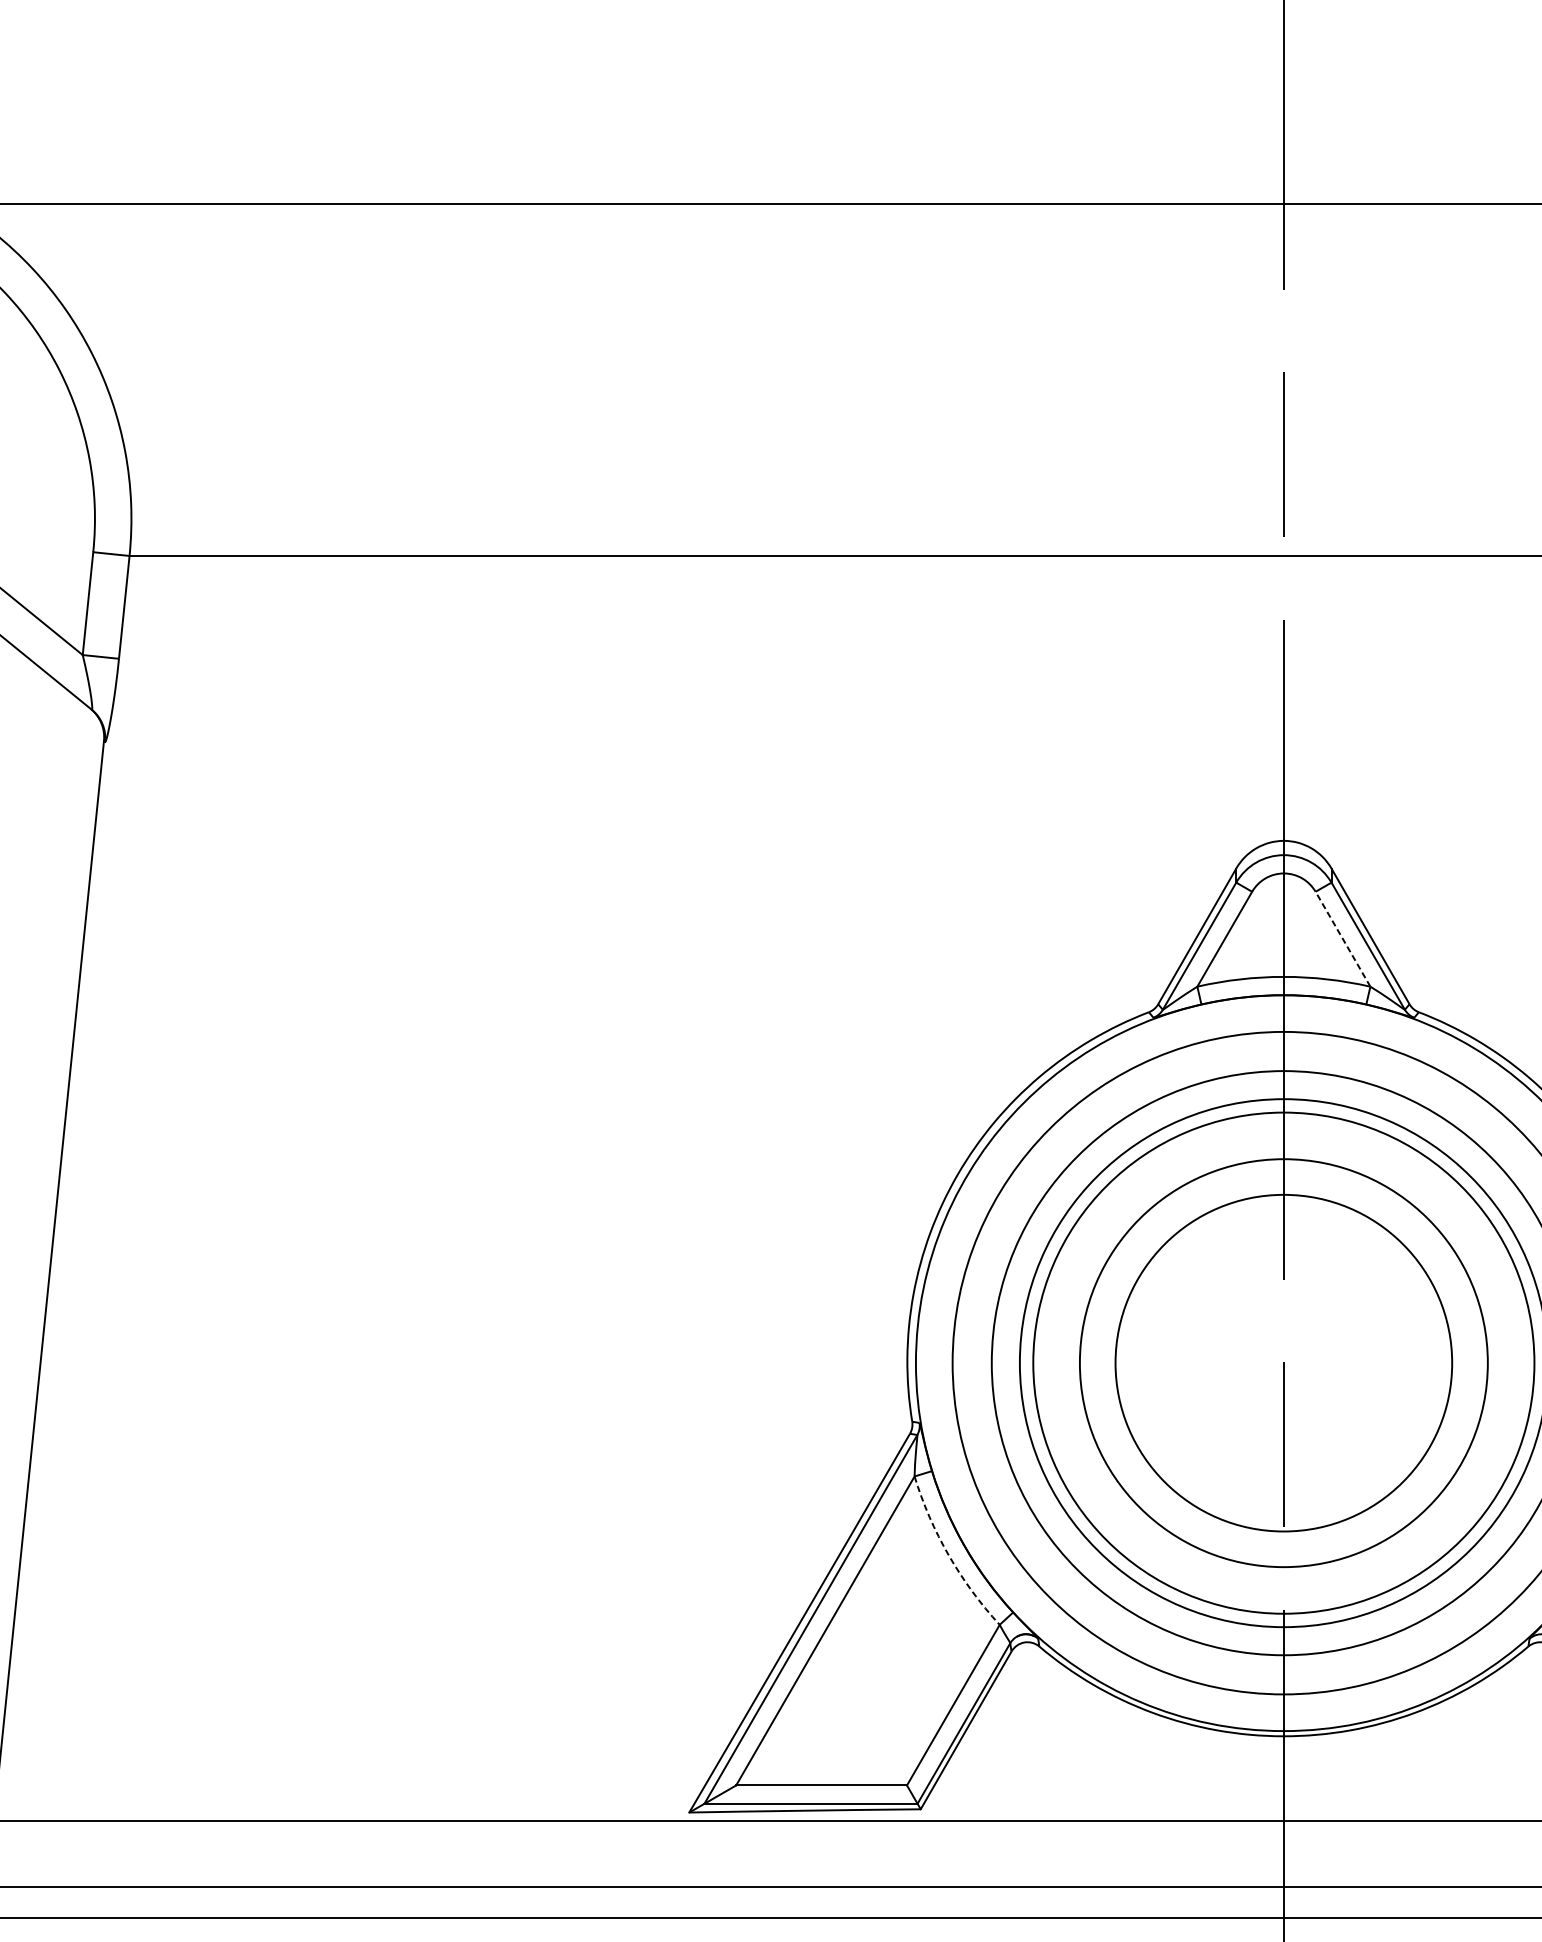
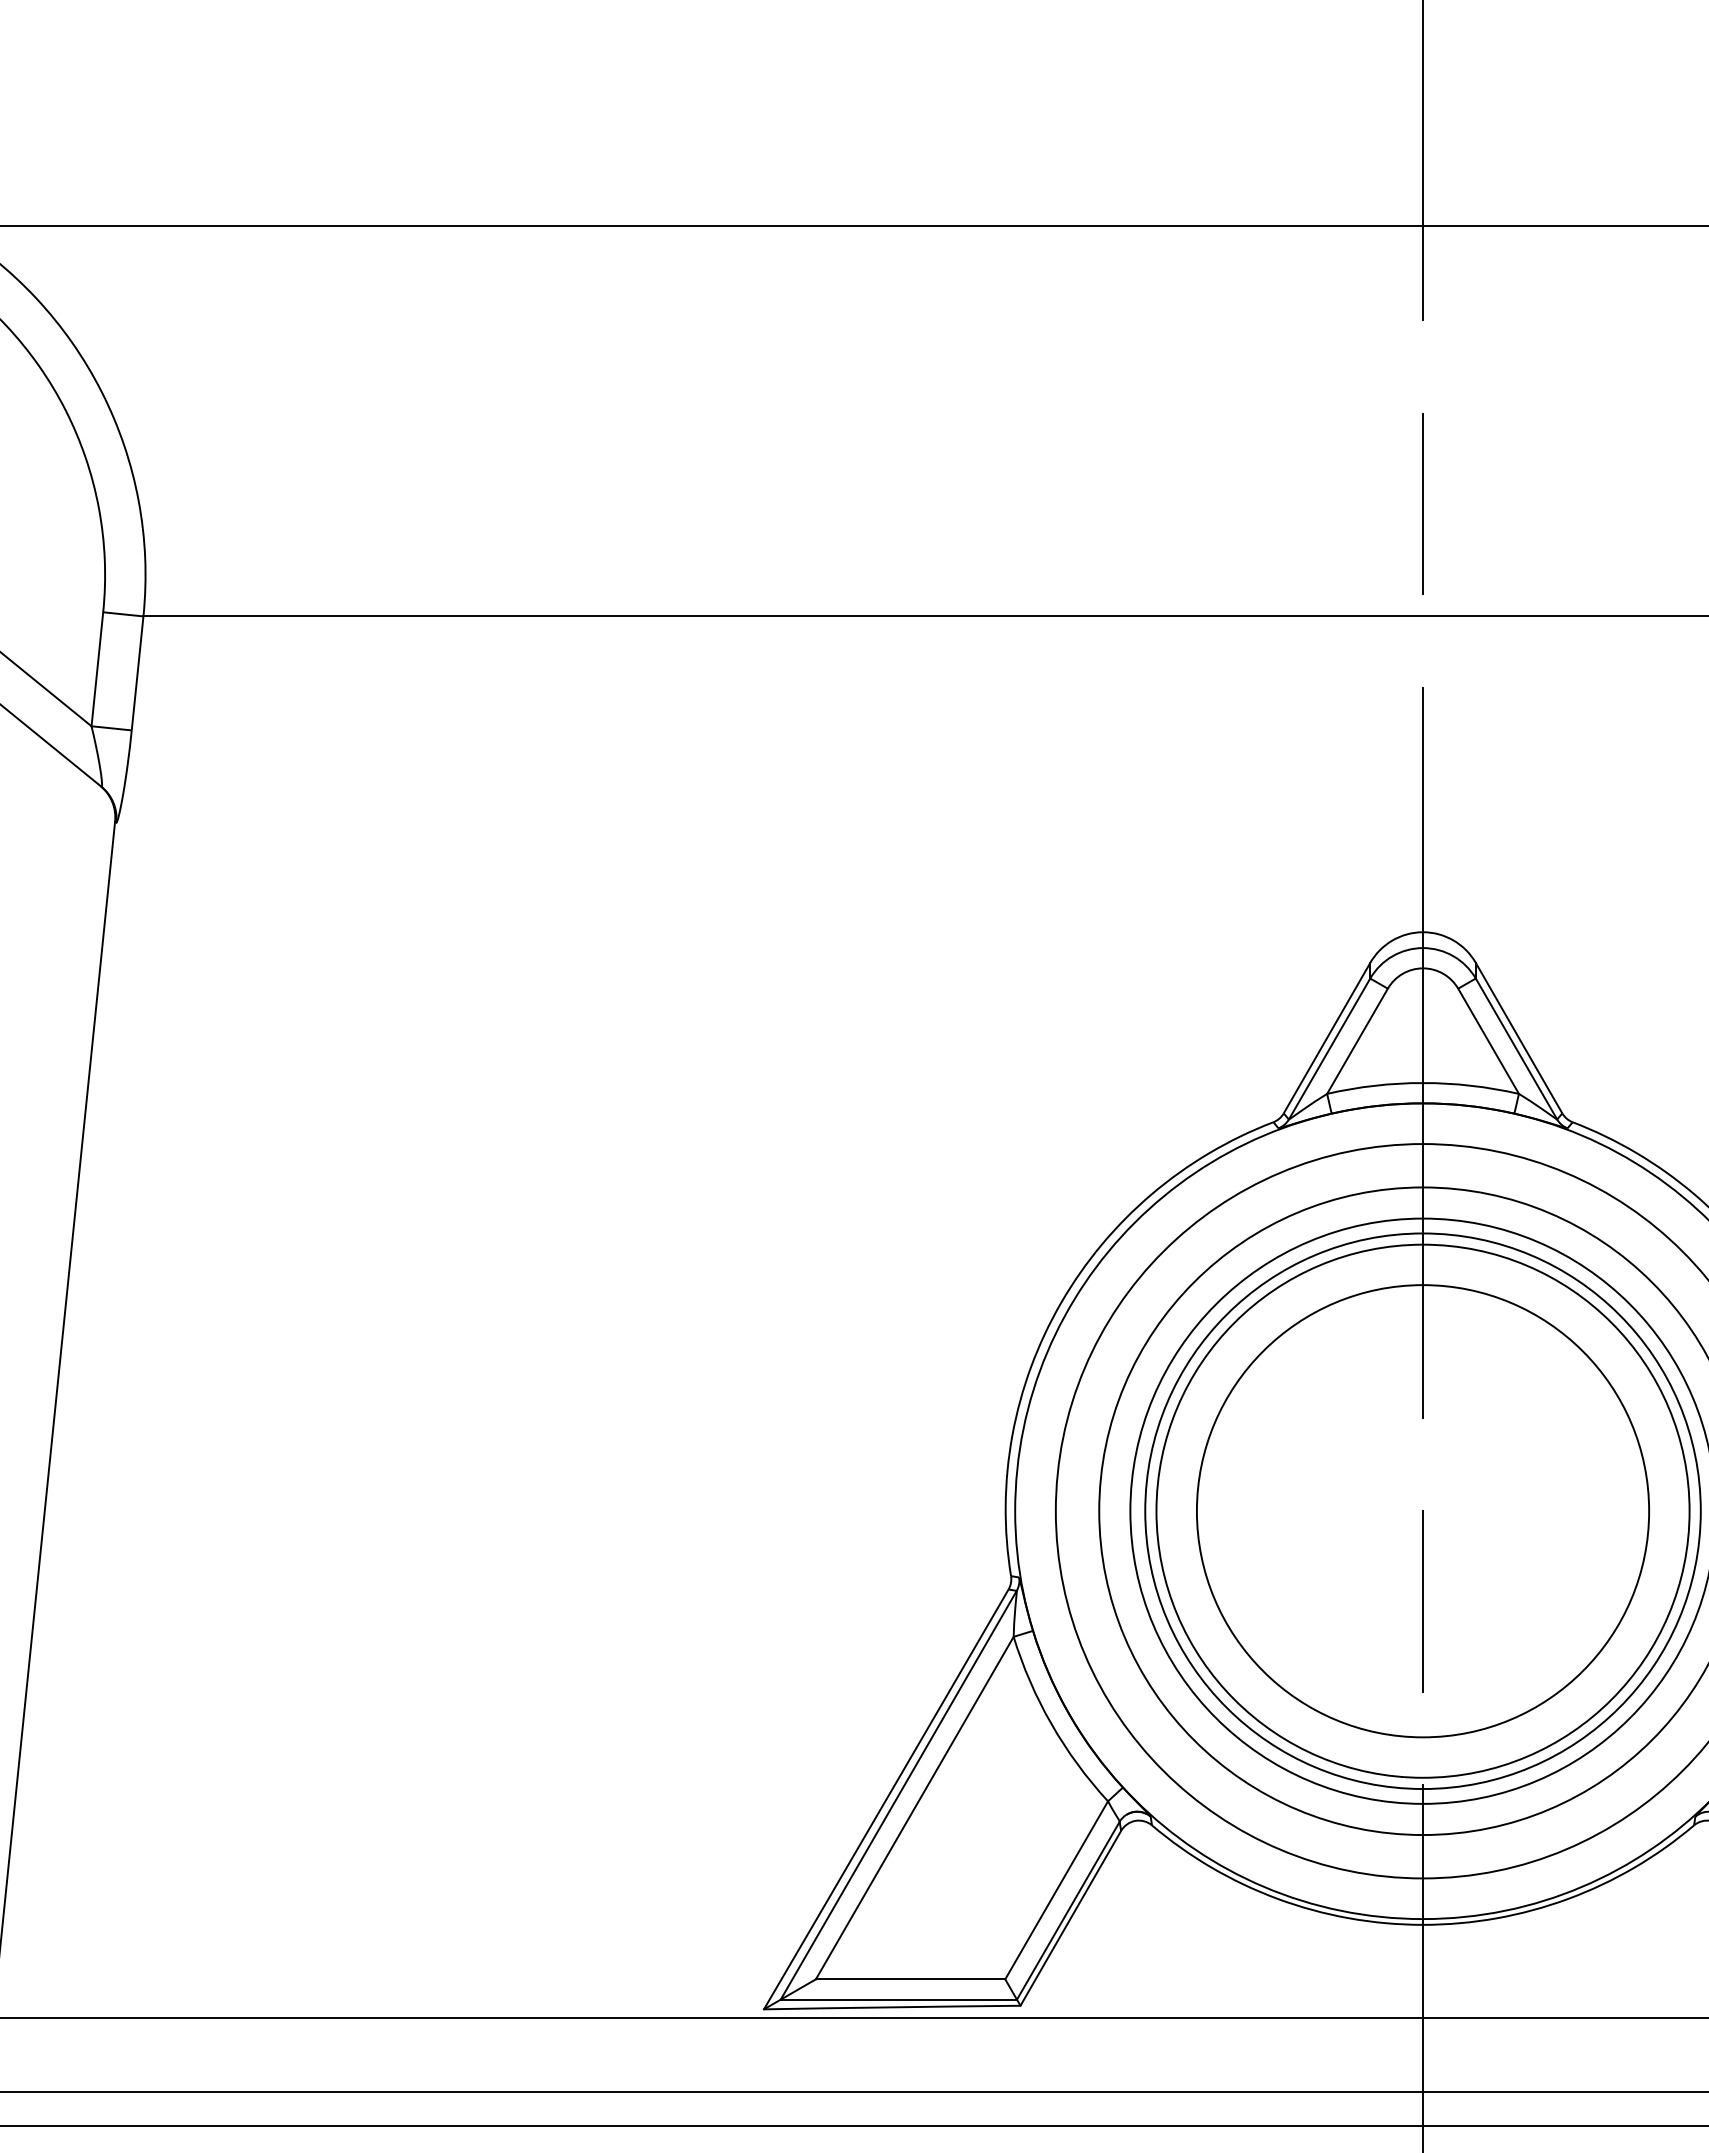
line: (1342, 939) -> (1488, 1041), dashed -> solid
circle: (1283, 1362) -> (1422, 1510), size x1.43
arc: (948, 1555) -> (1051, 1724), dashed -> solid

